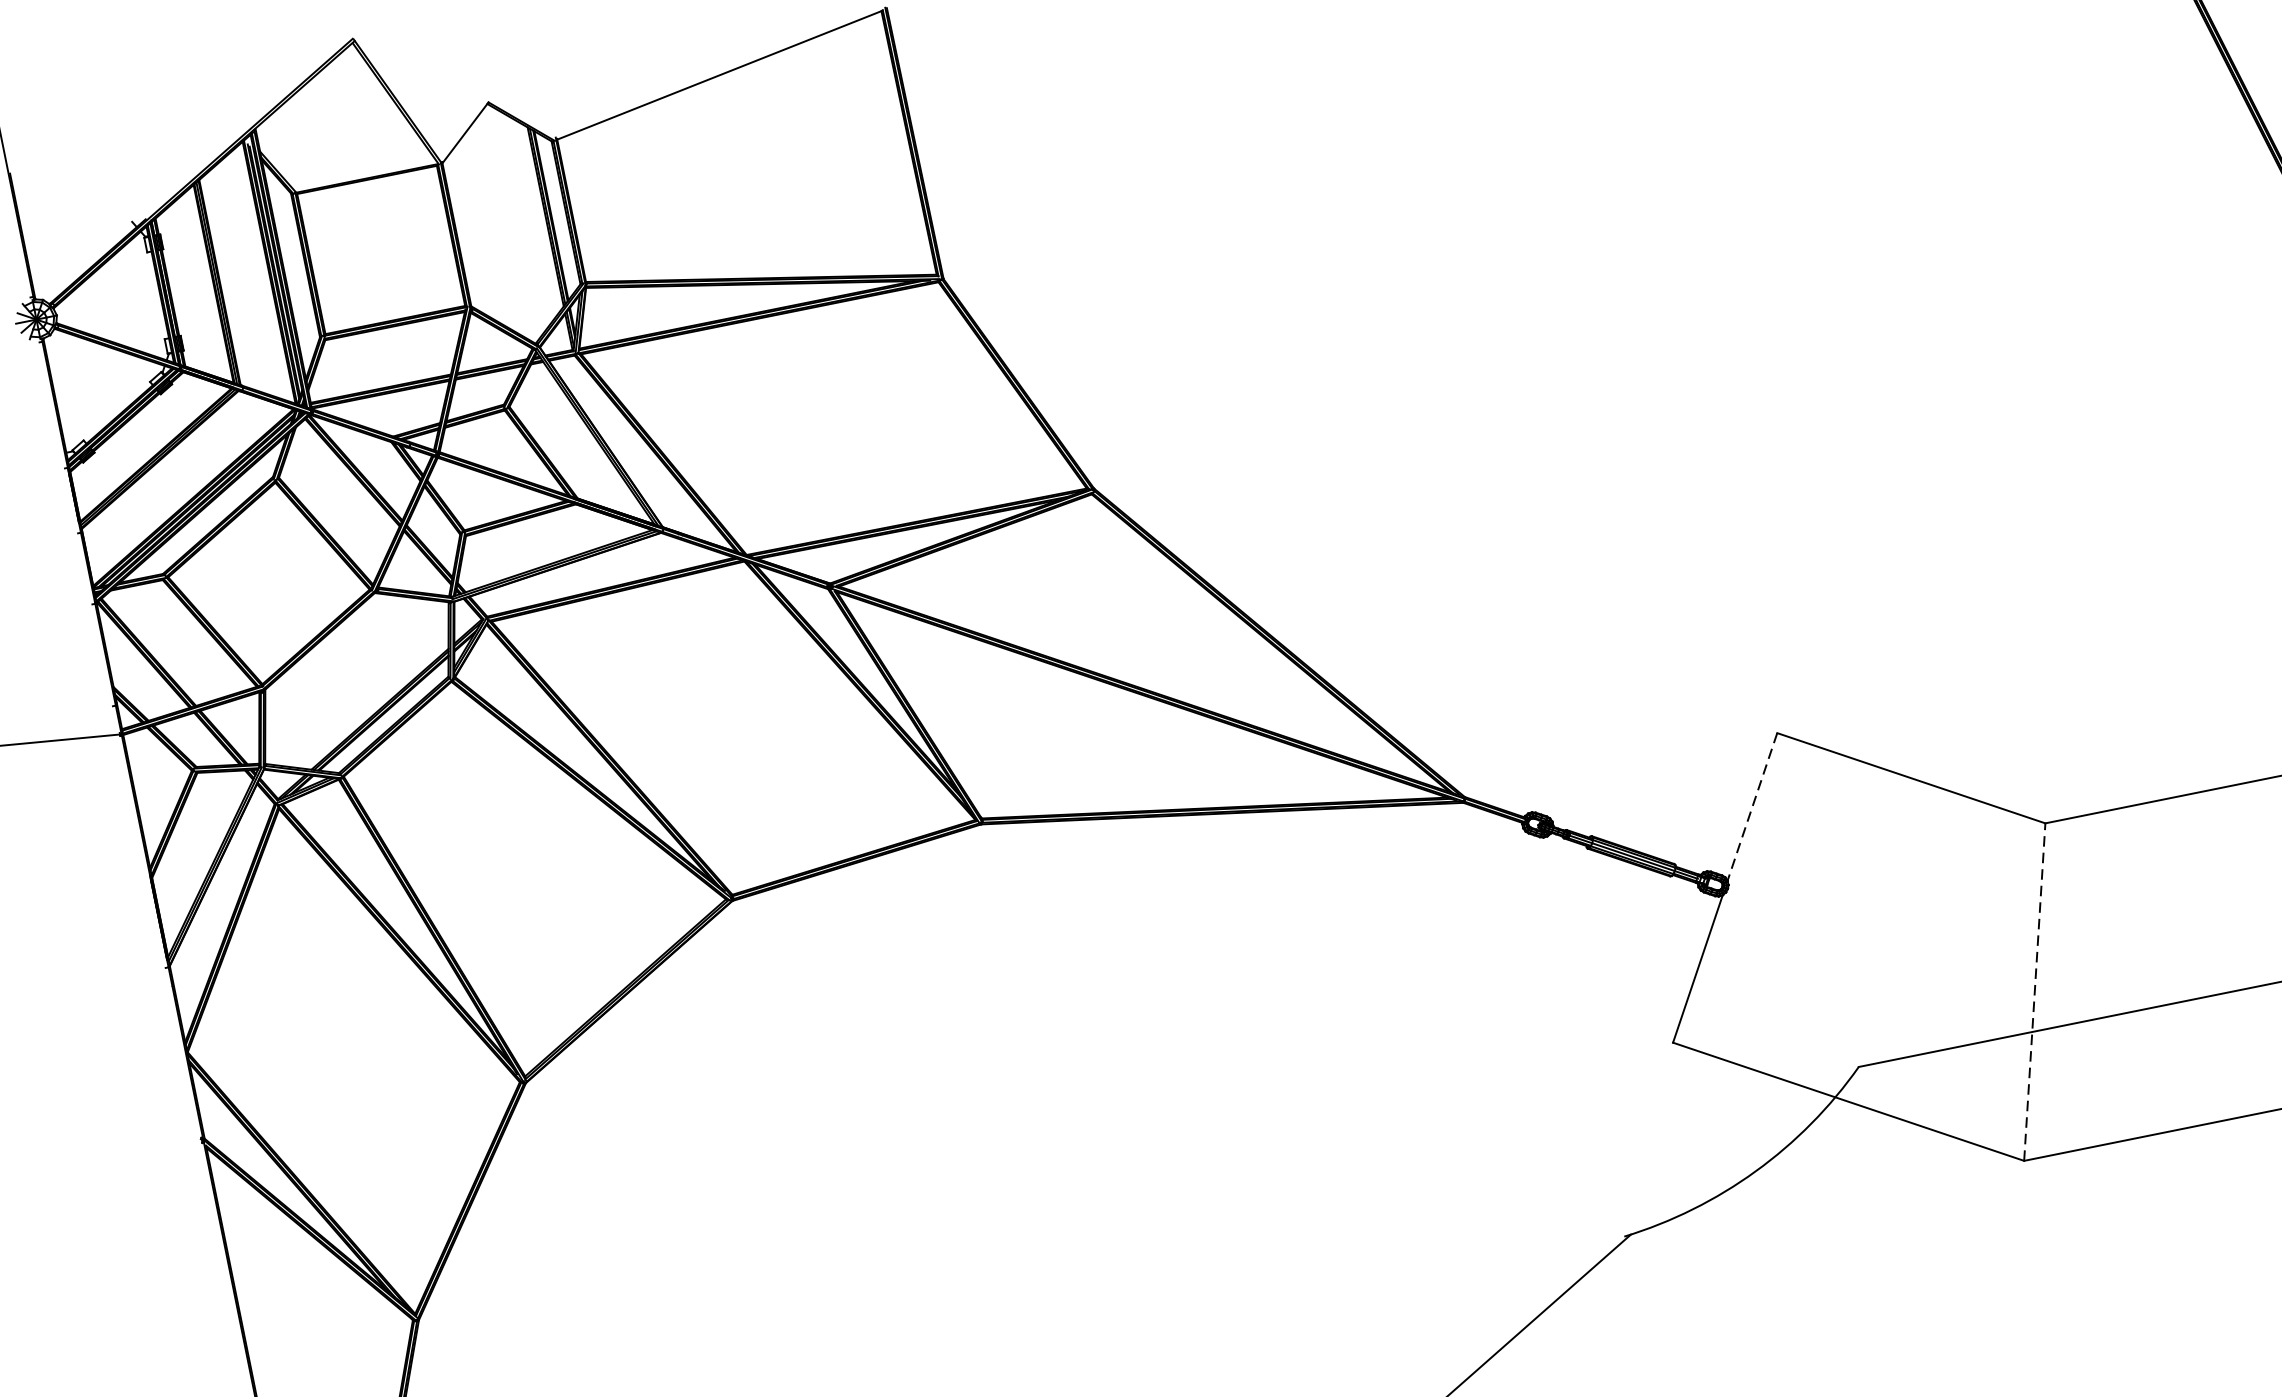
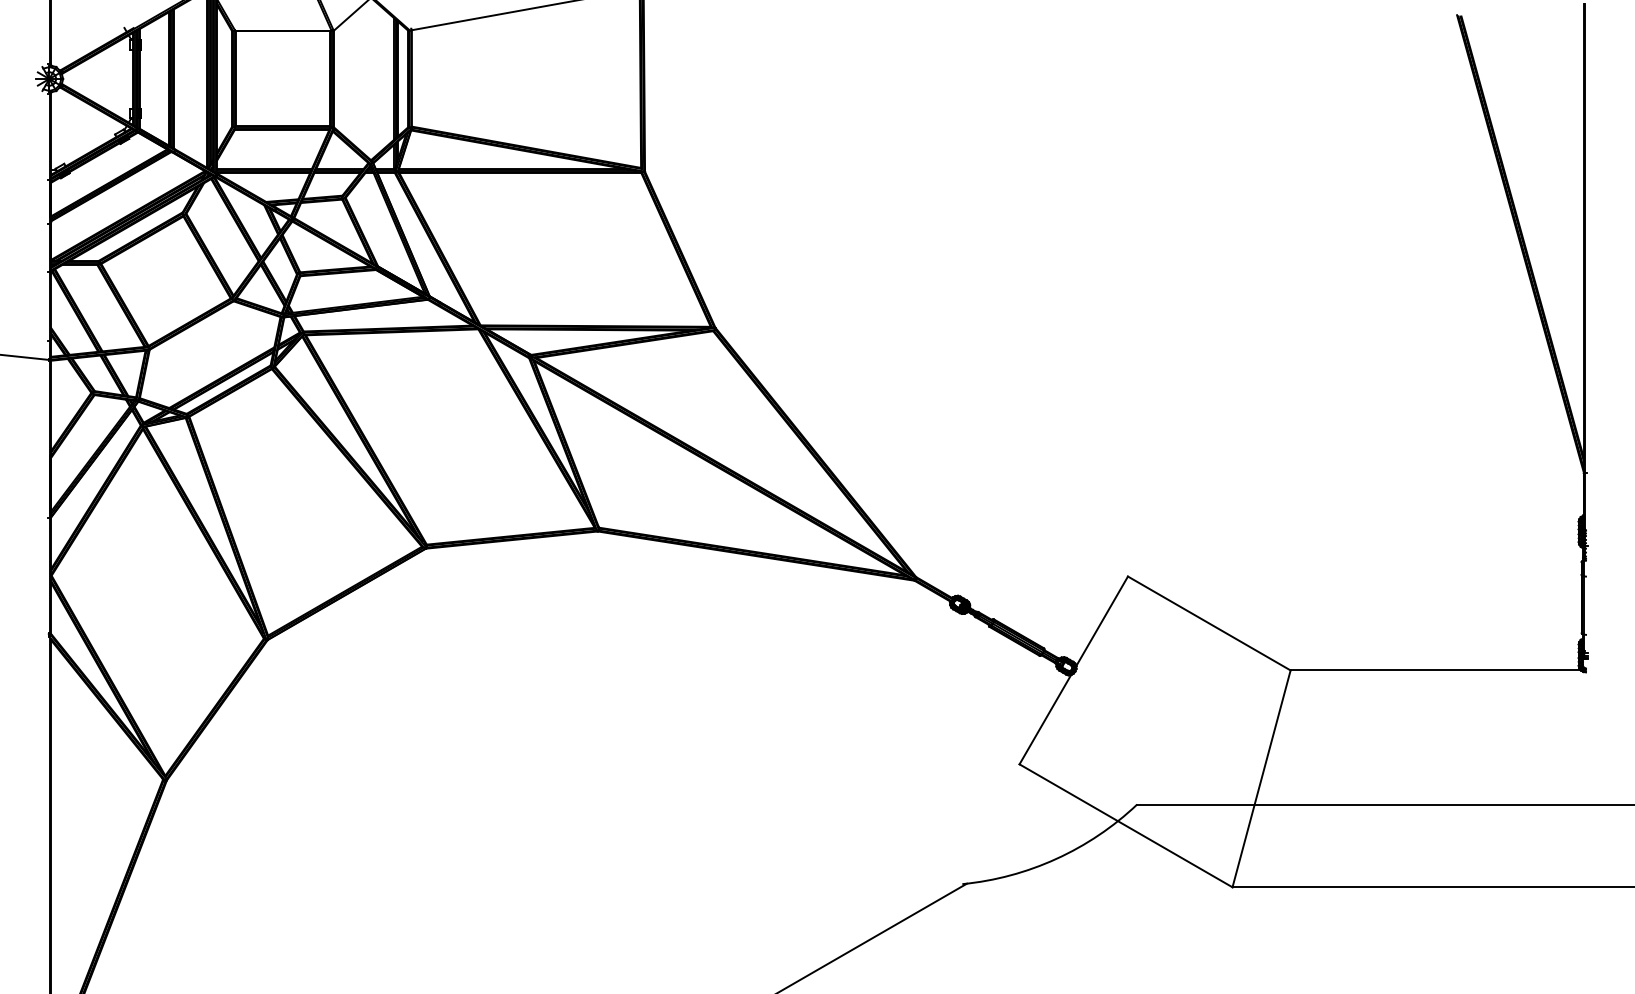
line: (1753, 807) -> (1102, 621), dashed -> solid
line: (2034, 991) -> (1261, 778), dashed -> solid

